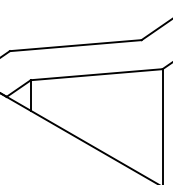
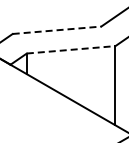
line: (76, 45) -> (57, 30), solid -> dashed
line: (97, 74) -> (71, 49), solid -> dashed

